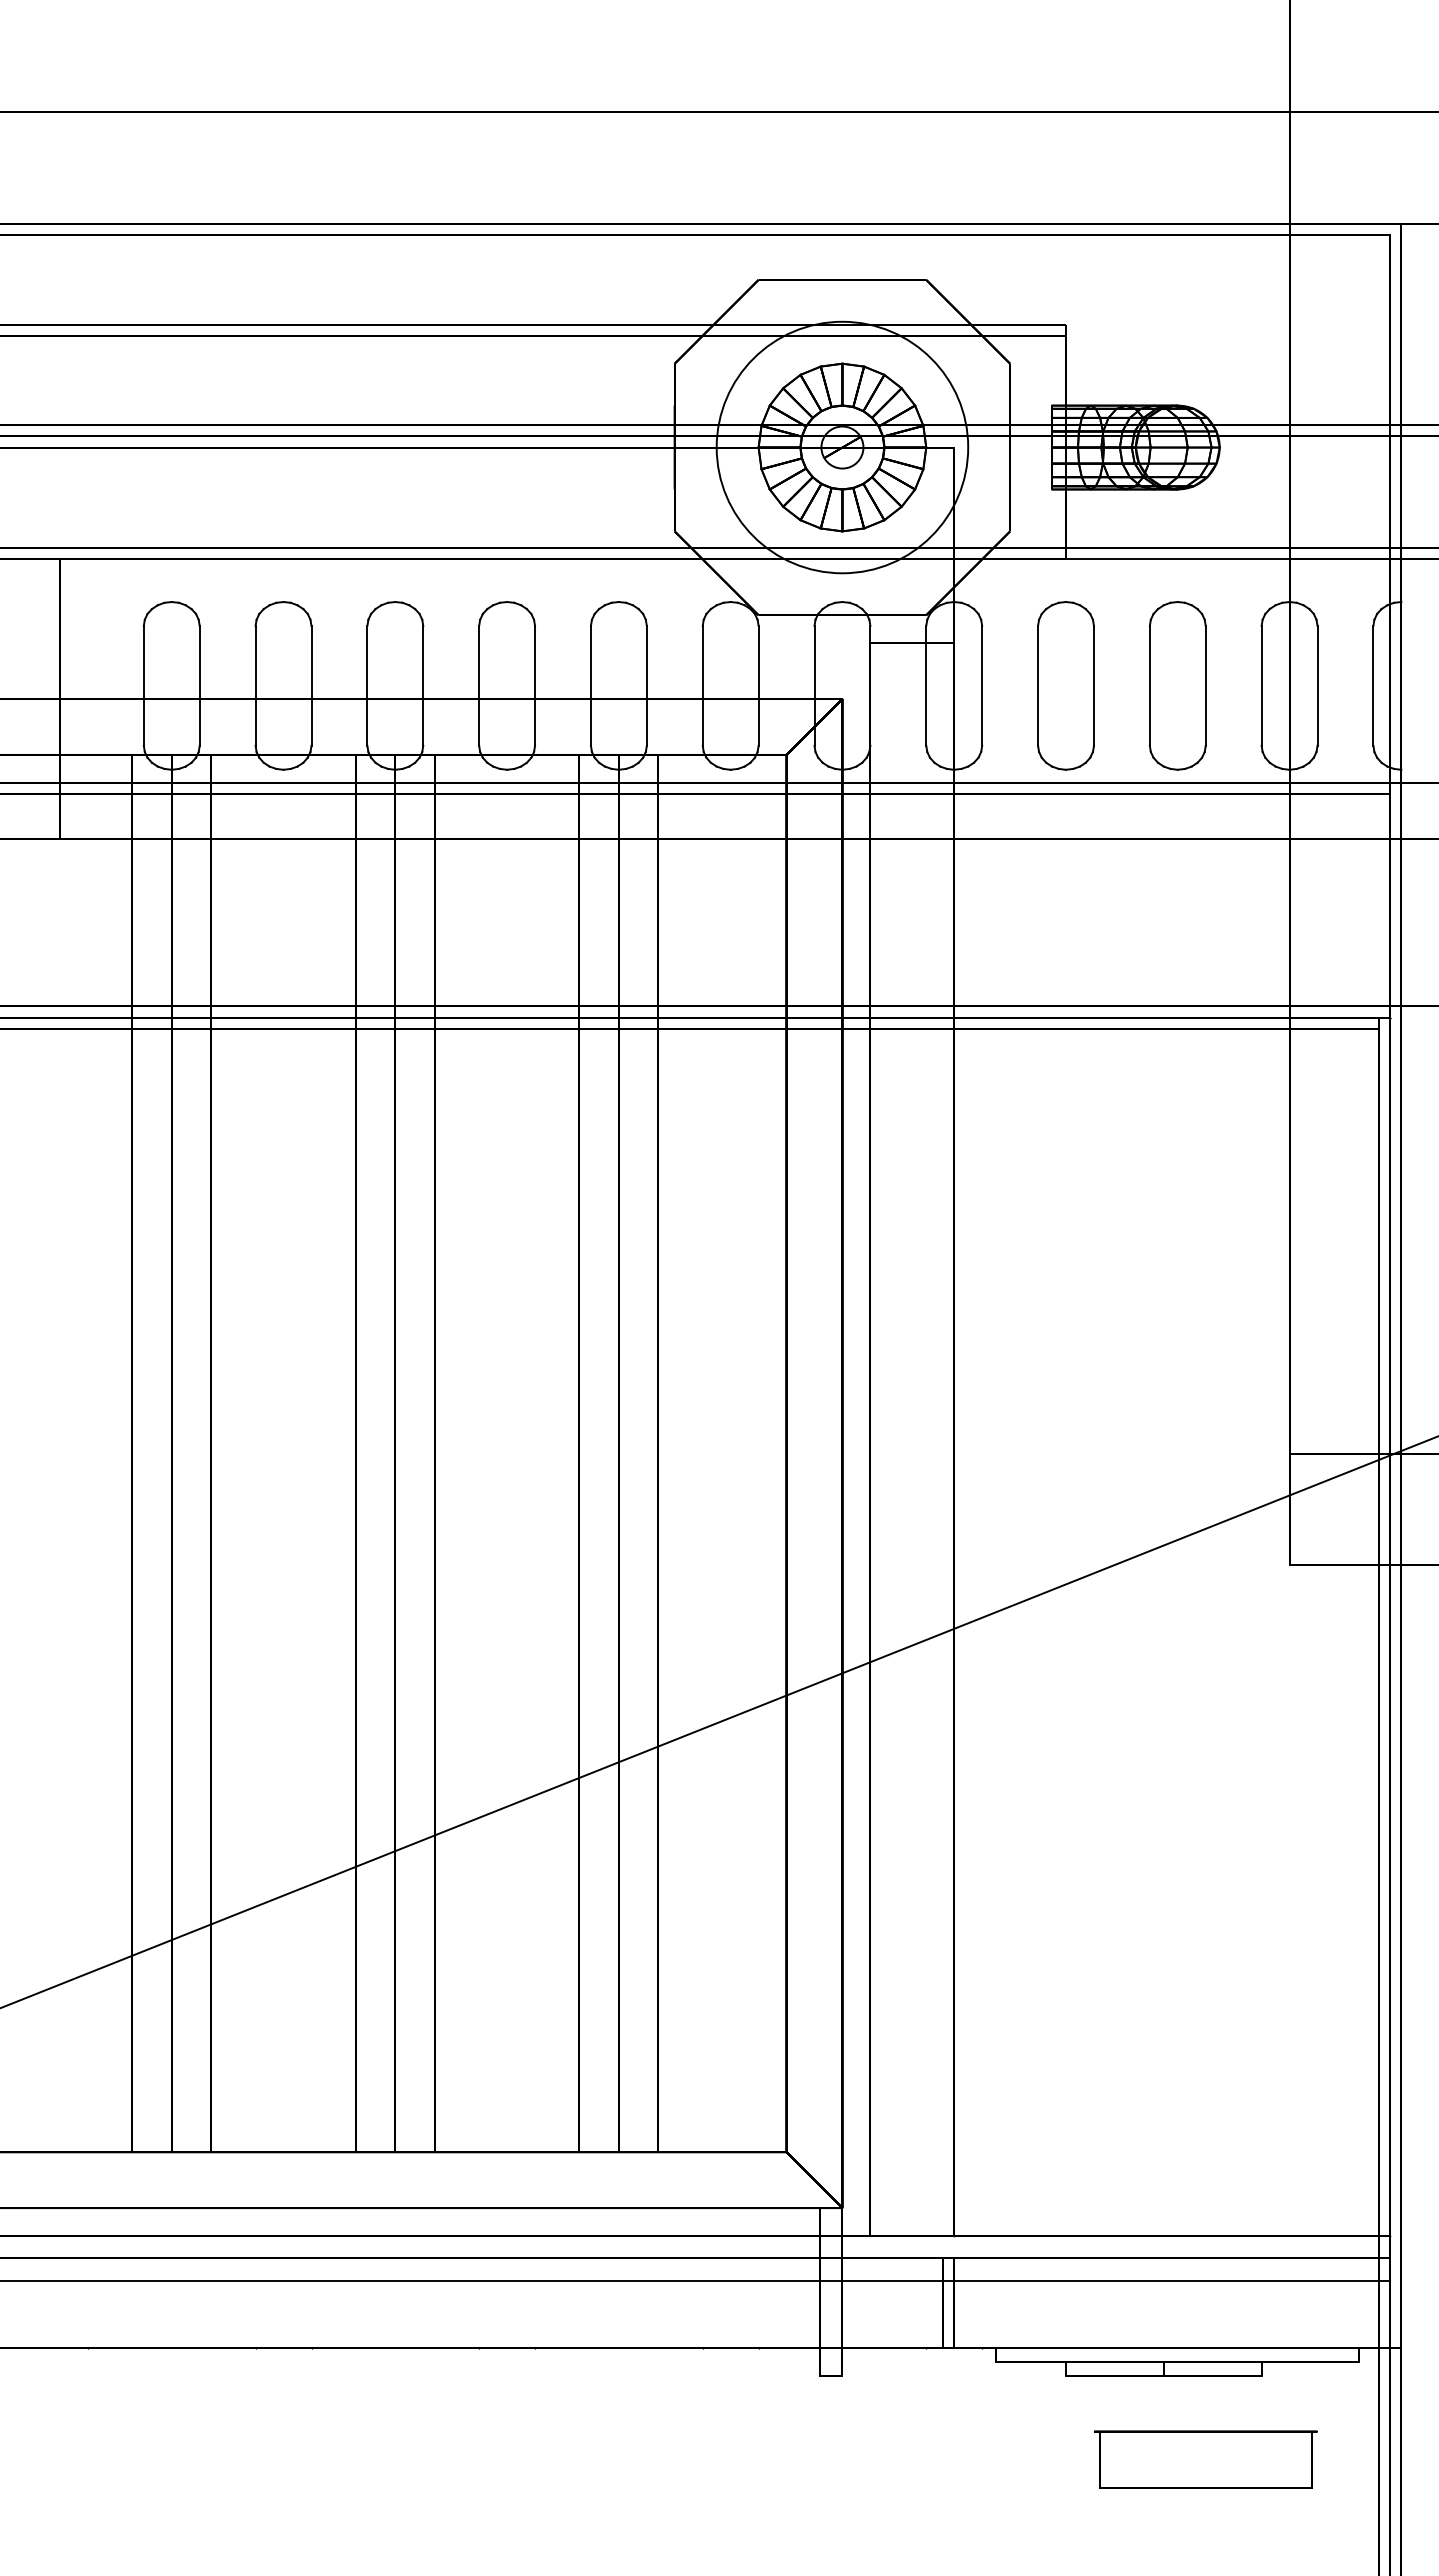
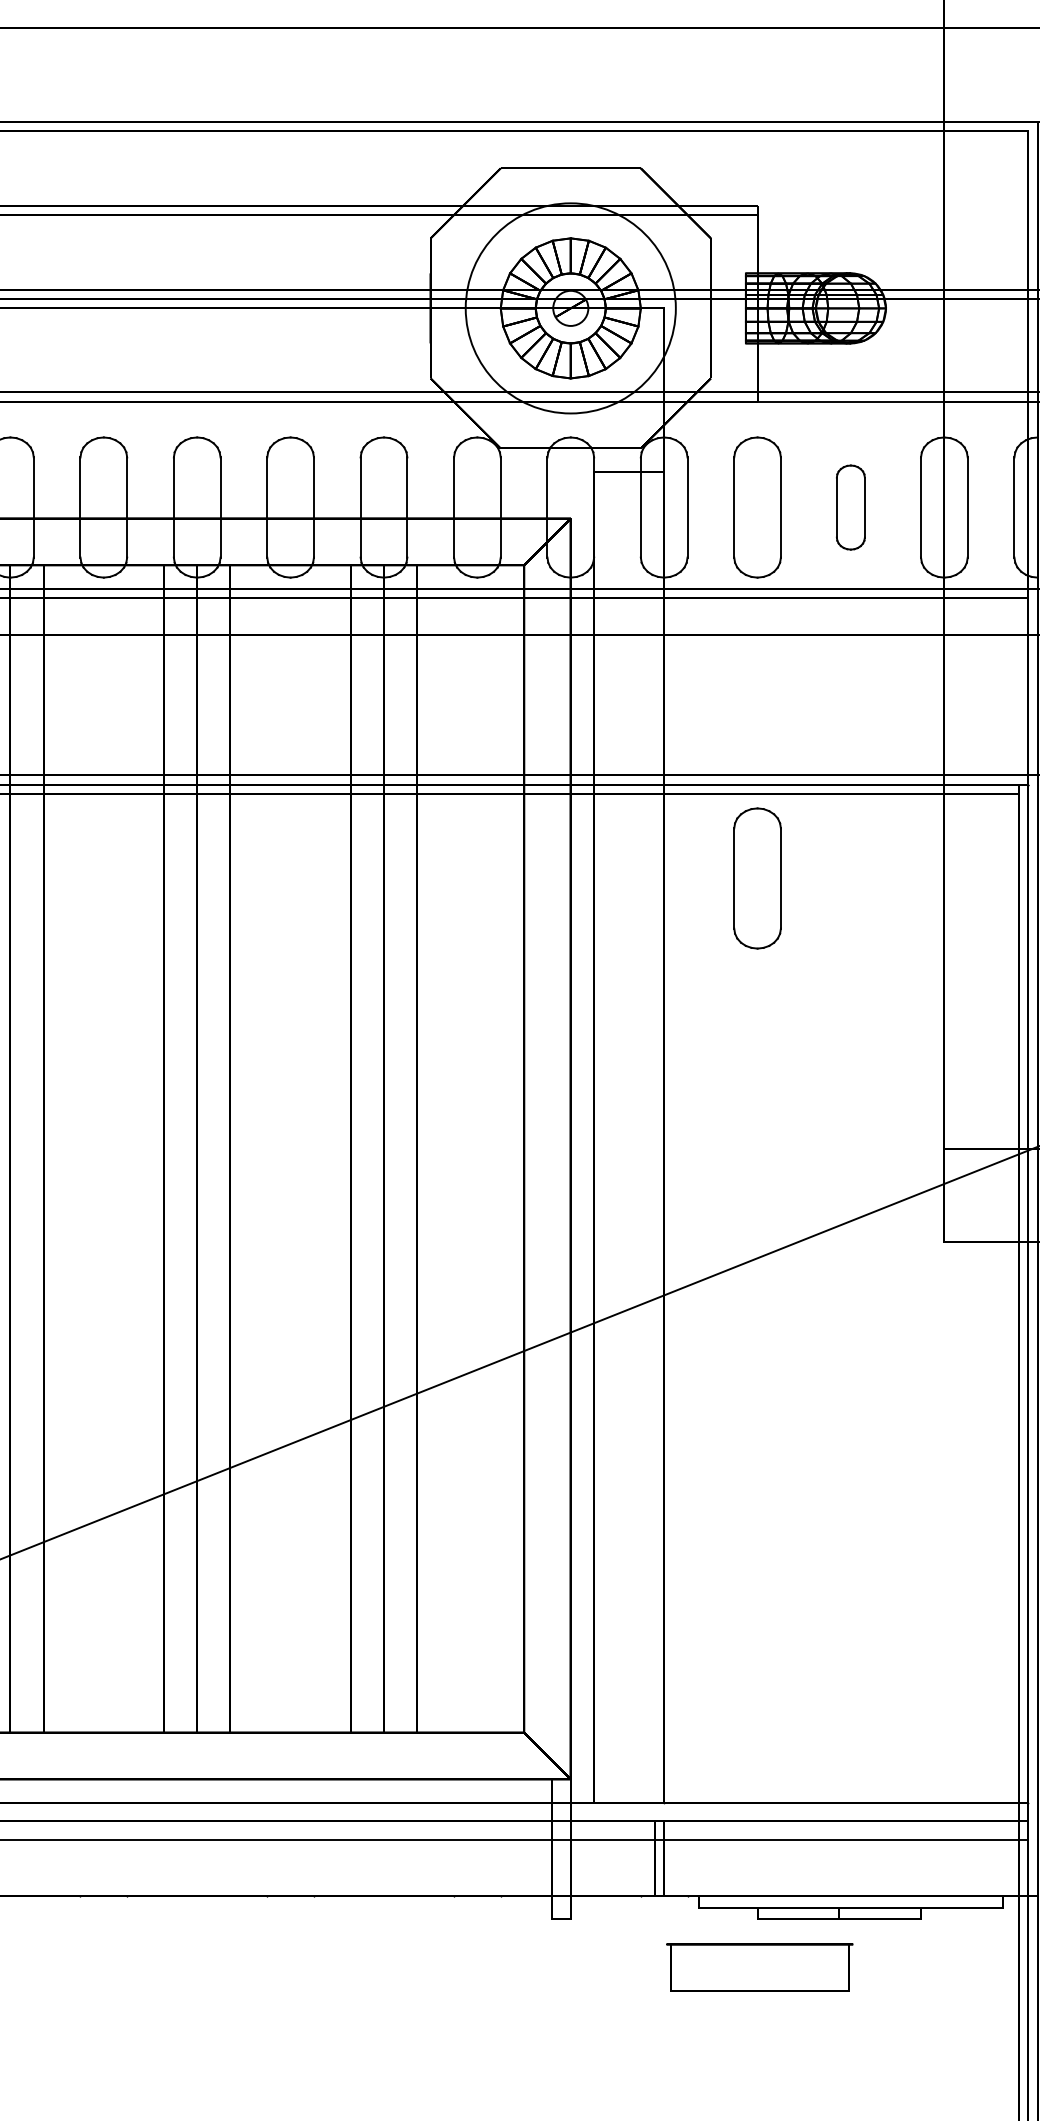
part: (1177, 685) -> (850, 507), size x0.6
part: (1065, 1129) -> (757, 878), added
part: (1205, 2459) -> (759, 1967), moved

